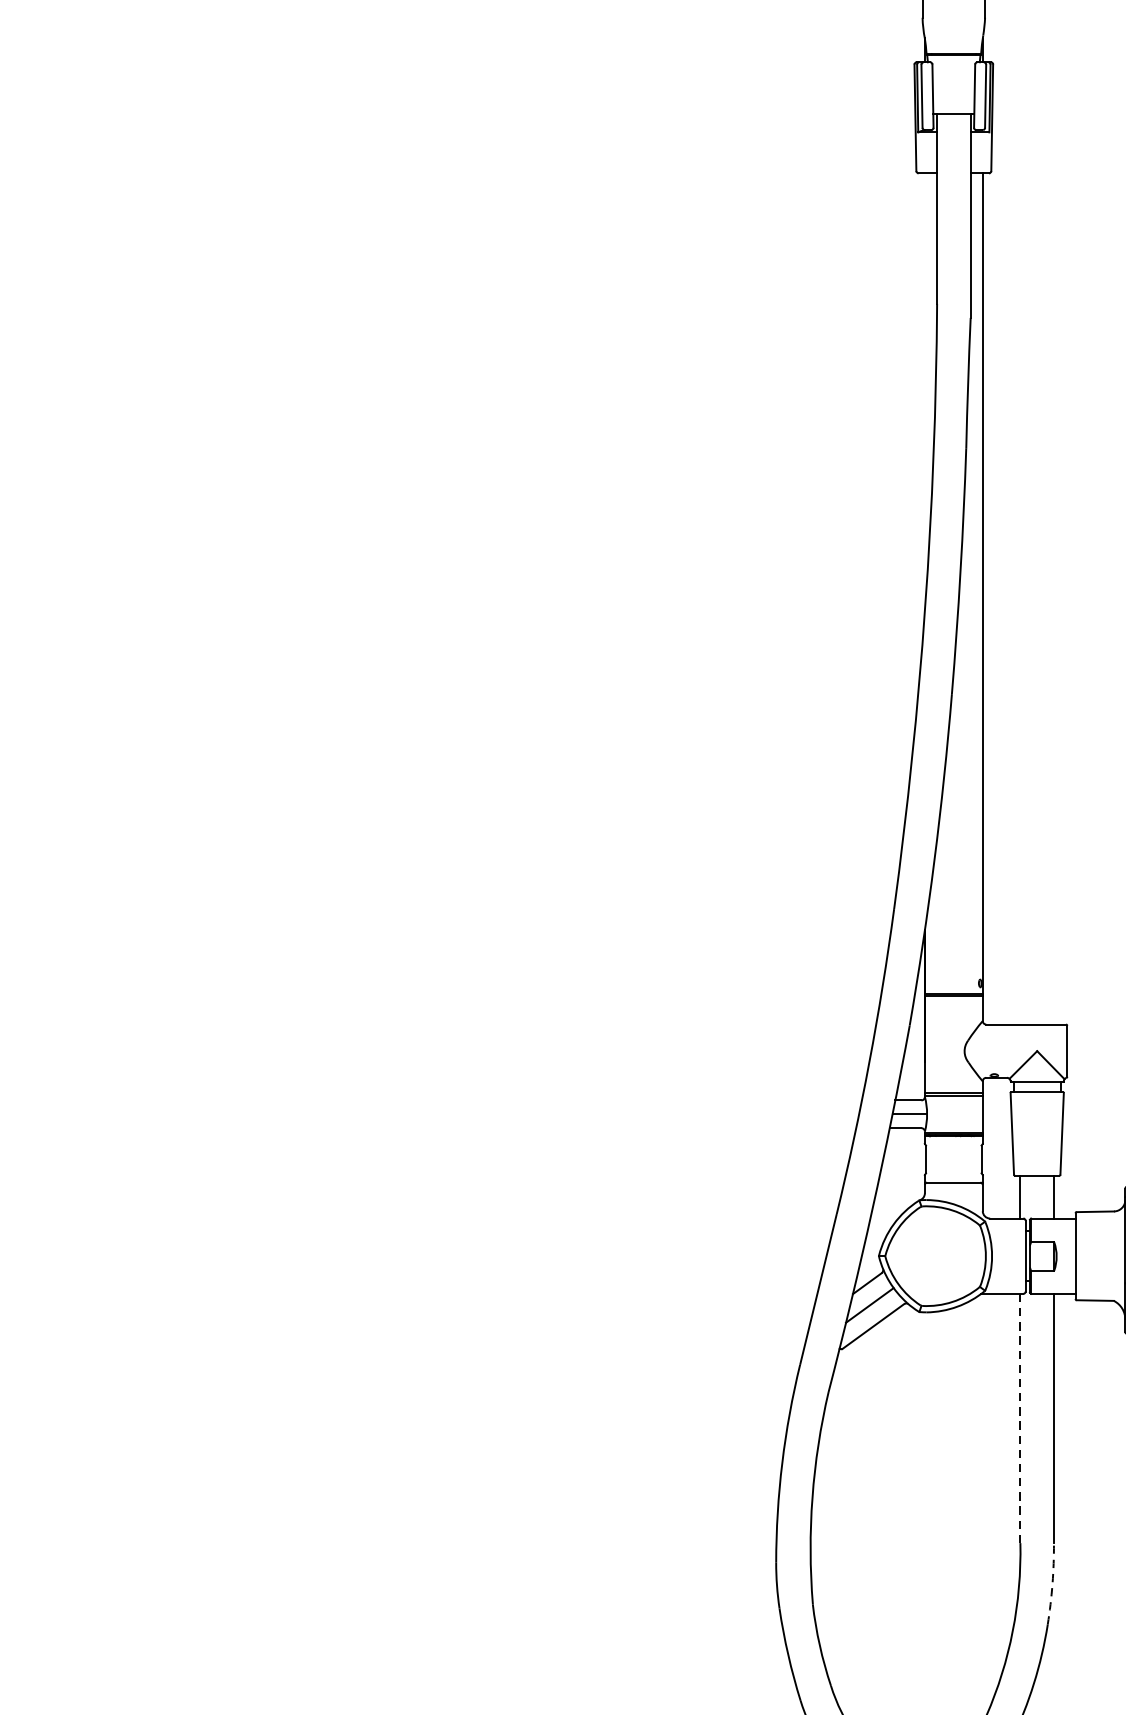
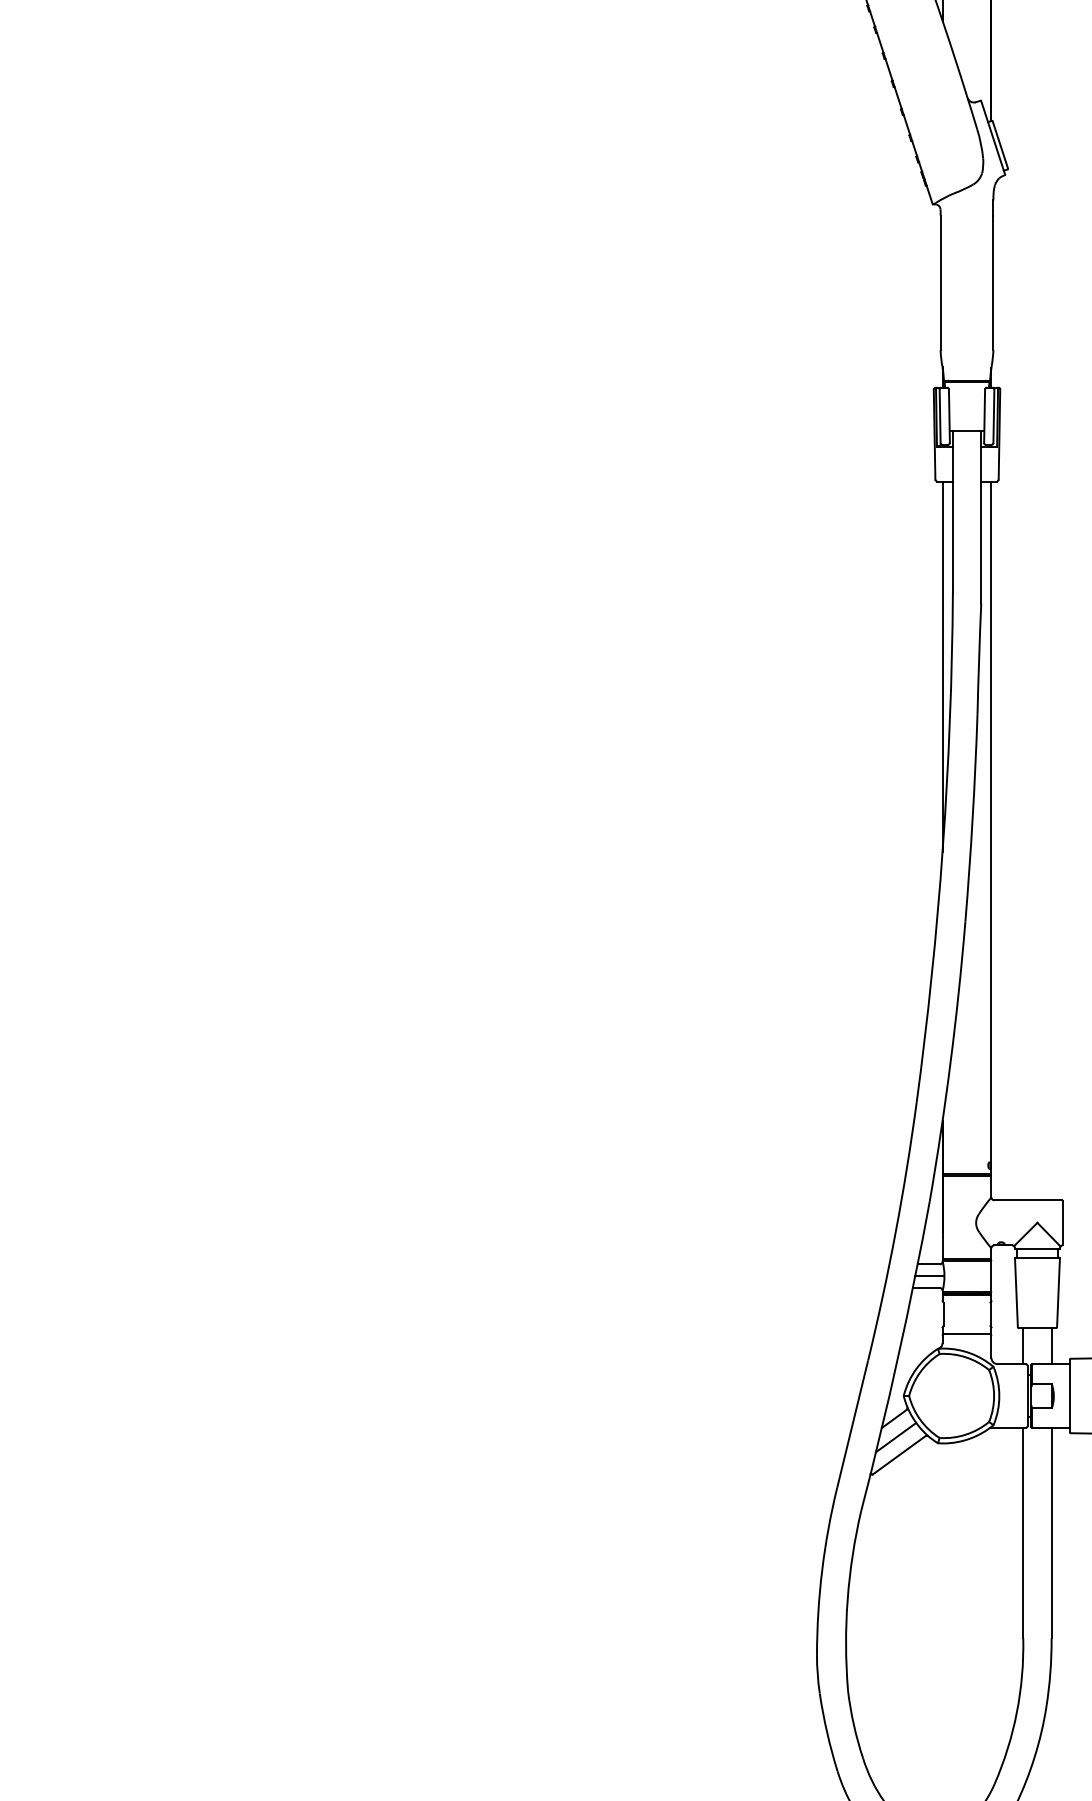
line: (924, 392) -> (942, 666), added
line: (1020, 1418) -> (1023, 1533), dashed -> solid
arc: (1052, 1583) -> (1050, 1672), dashed -> solid

